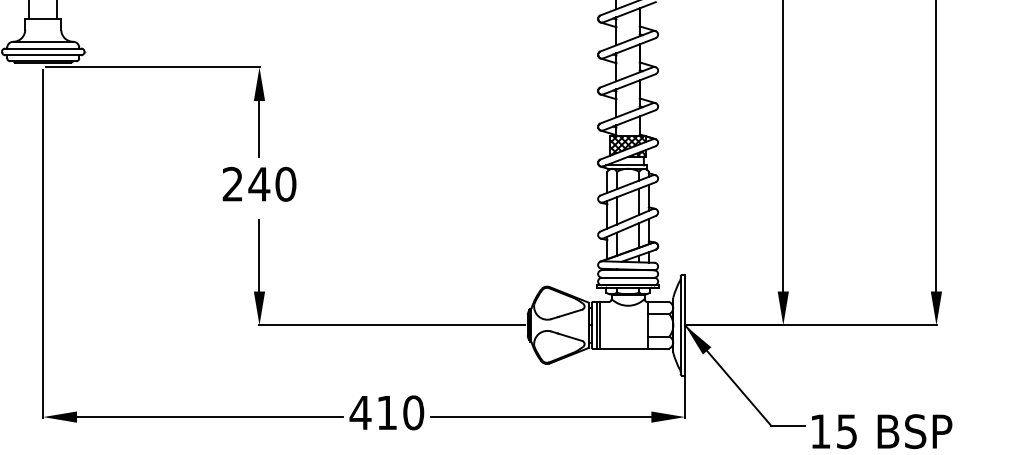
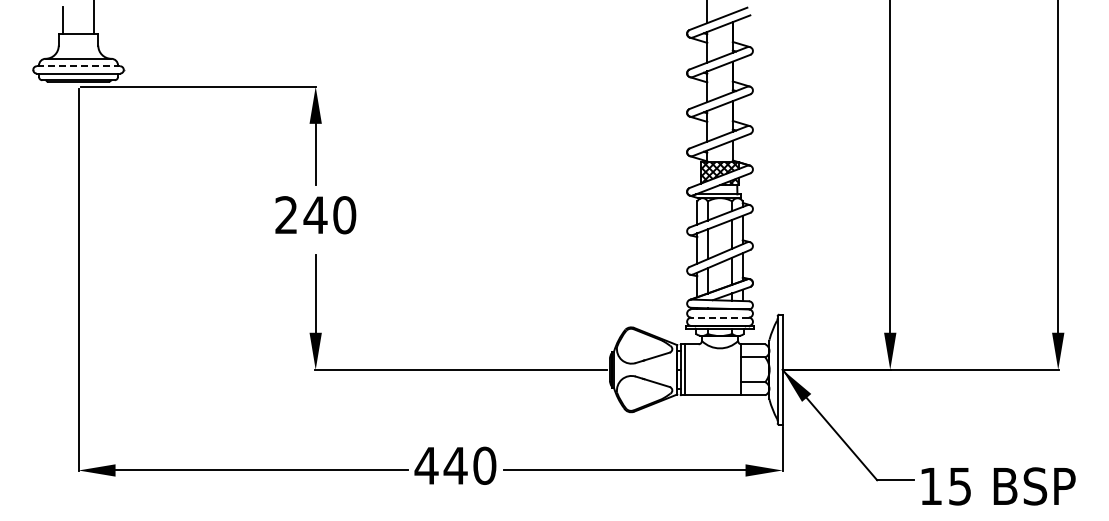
line: (43, 48) -> (78, 66), solid -> dashed
line: (628, 277) -> (720, 317), solid -> dashed
line: (599, 325) -> (688, 369), removed
text: (386, 412) -> (455, 465), 410 -> 440

